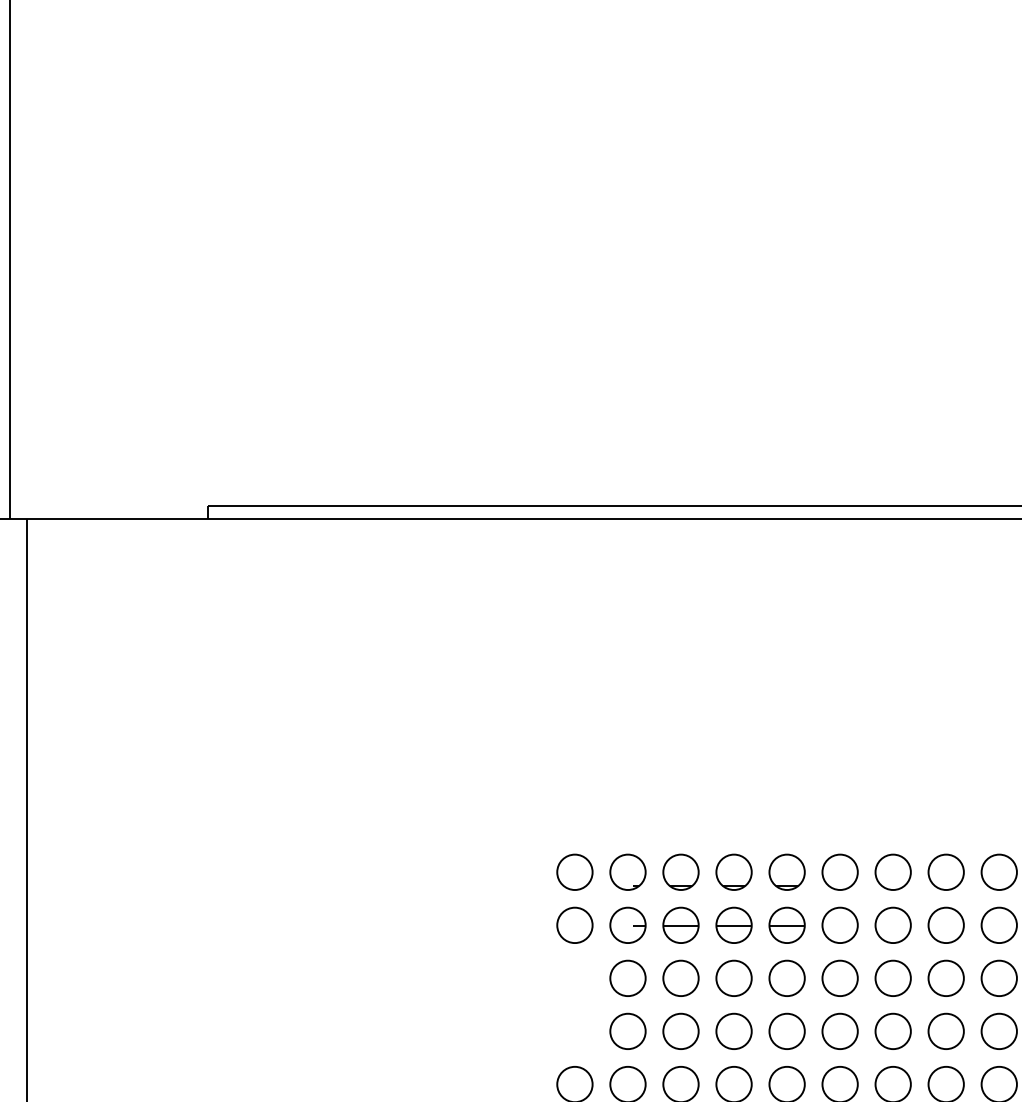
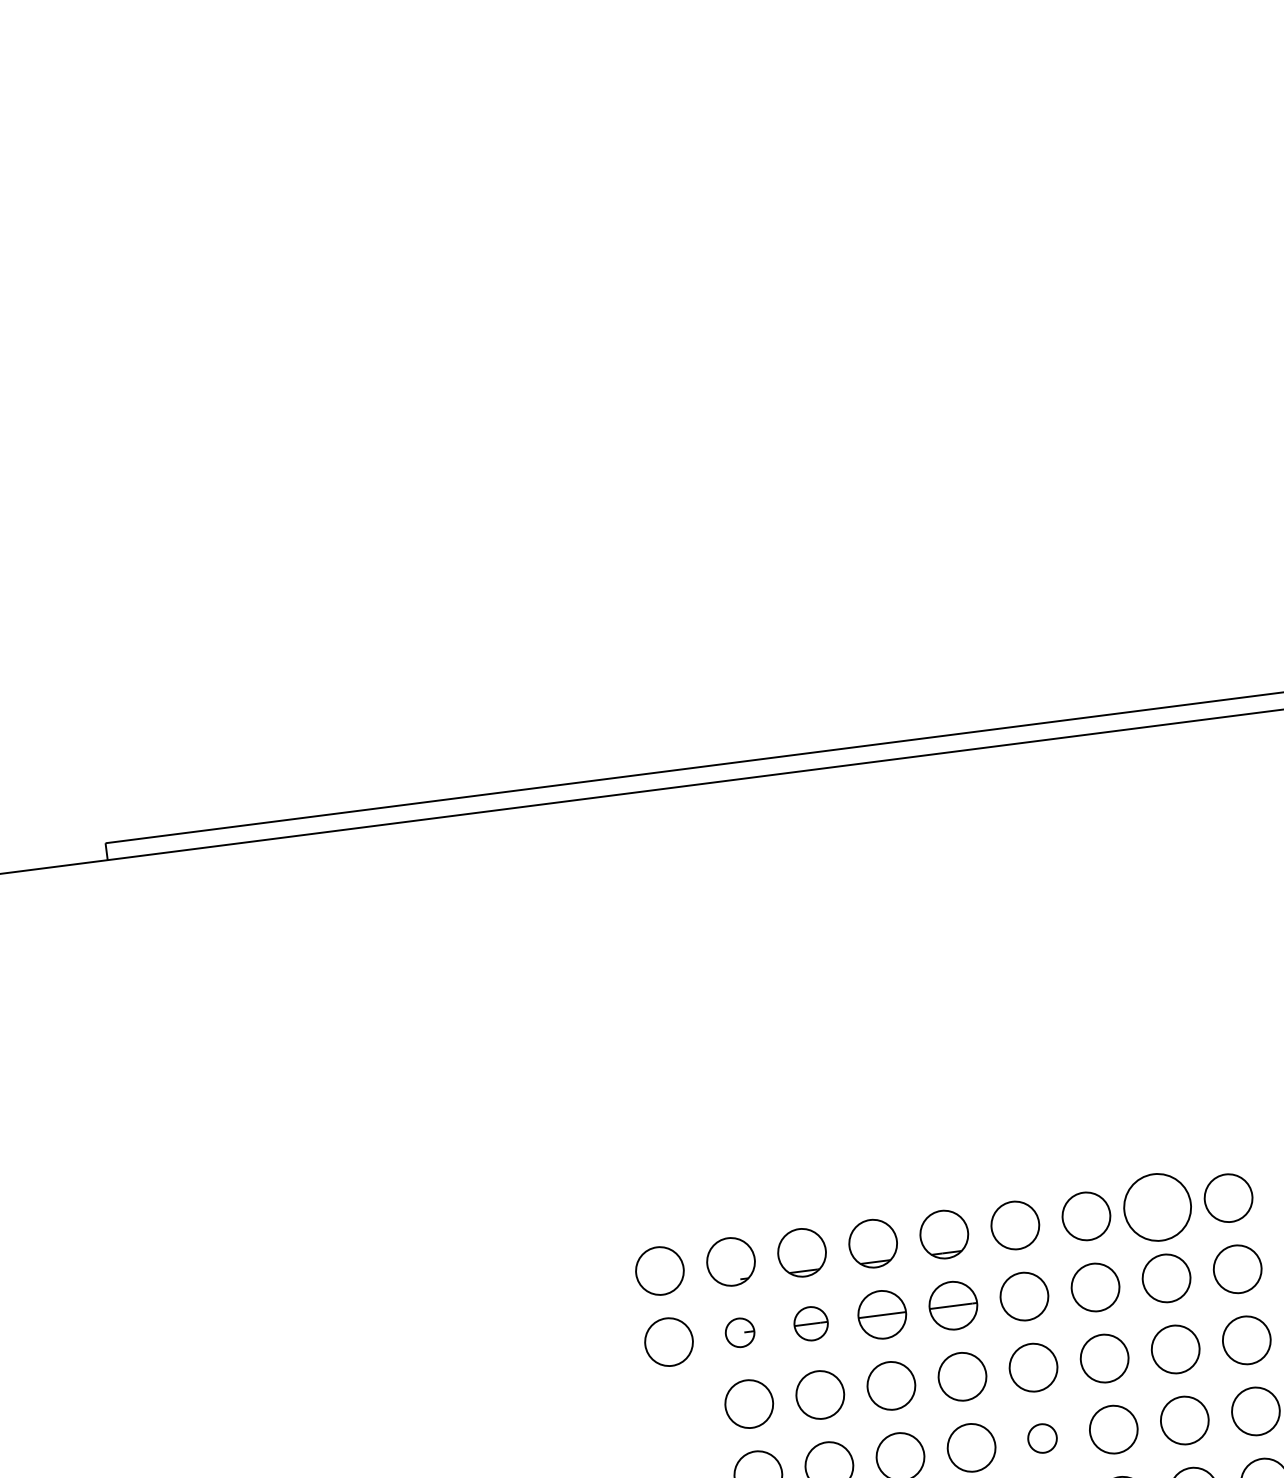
part: (945, 871) -> (1156, 1206), size x1.4
part: (627, 924) -> (739, 1331), size x0.6
part: (680, 924) -> (810, 1322), size x0.7
part: (839, 1030) -> (1041, 1437), size x0.6

